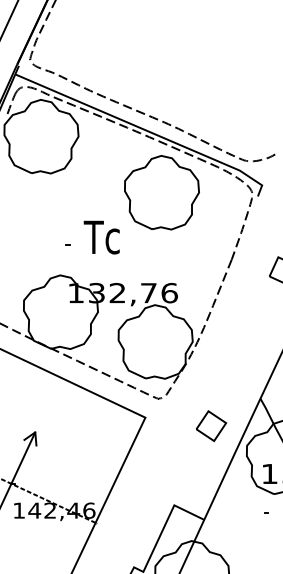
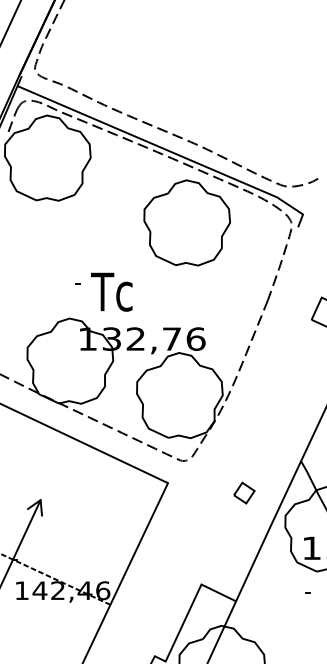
text: (101, 237) -> (111, 292), moved
part: (211, 426) -> (244, 493), size x0.6

